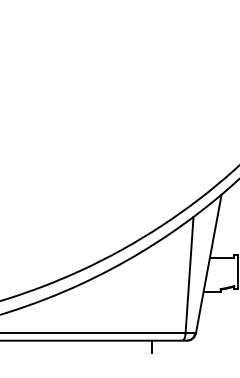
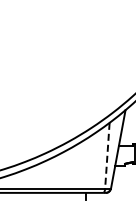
line: (189, 276) -> (107, 156), solid -> dashed

